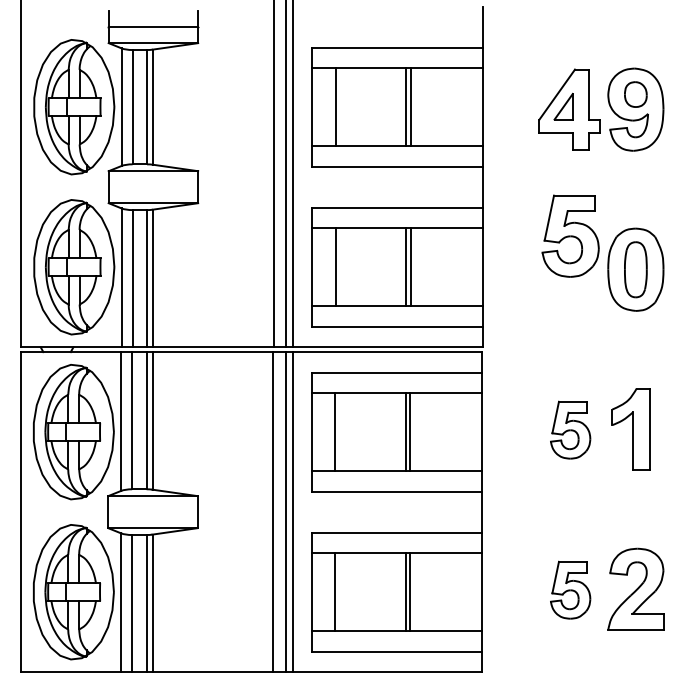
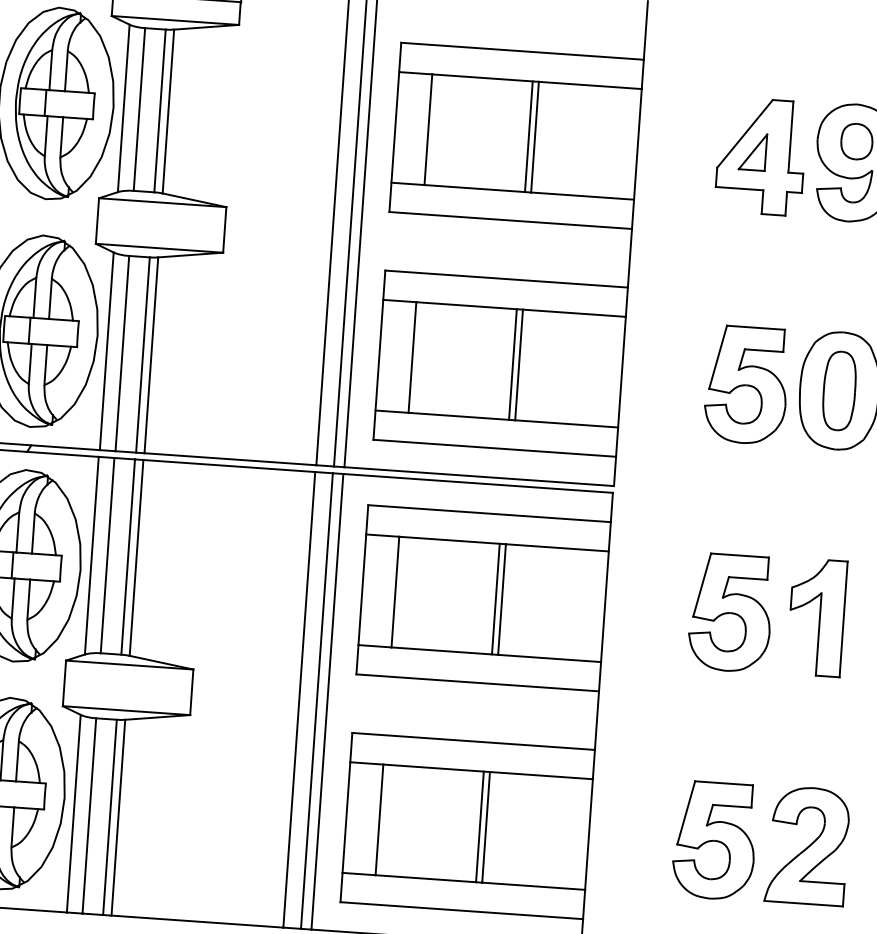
part: (570, 235) -> (746, 384), moved
part: (570, 429) -> (730, 611), size x1.43
part: (570, 589) -> (714, 839), size x1.43

